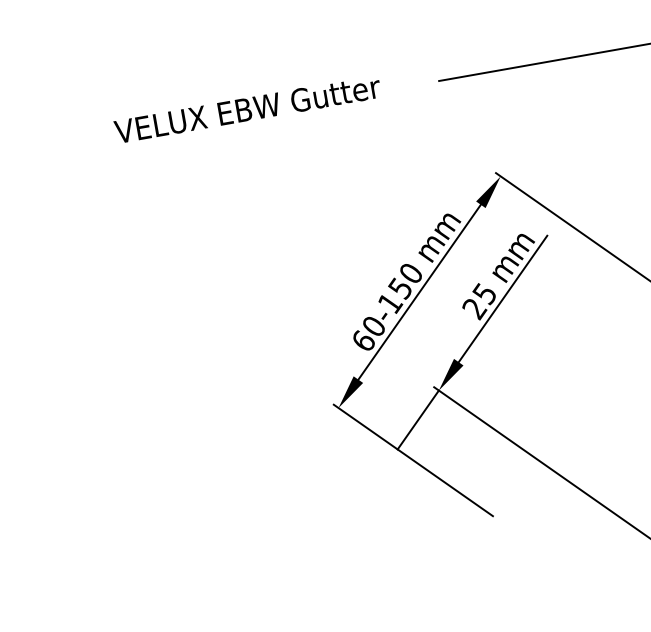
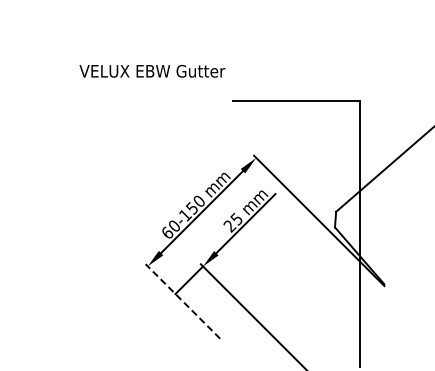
text: (247, 107) -> (152, 70), moved
line: (412, 460) -> (182, 301), solid -> dashed

